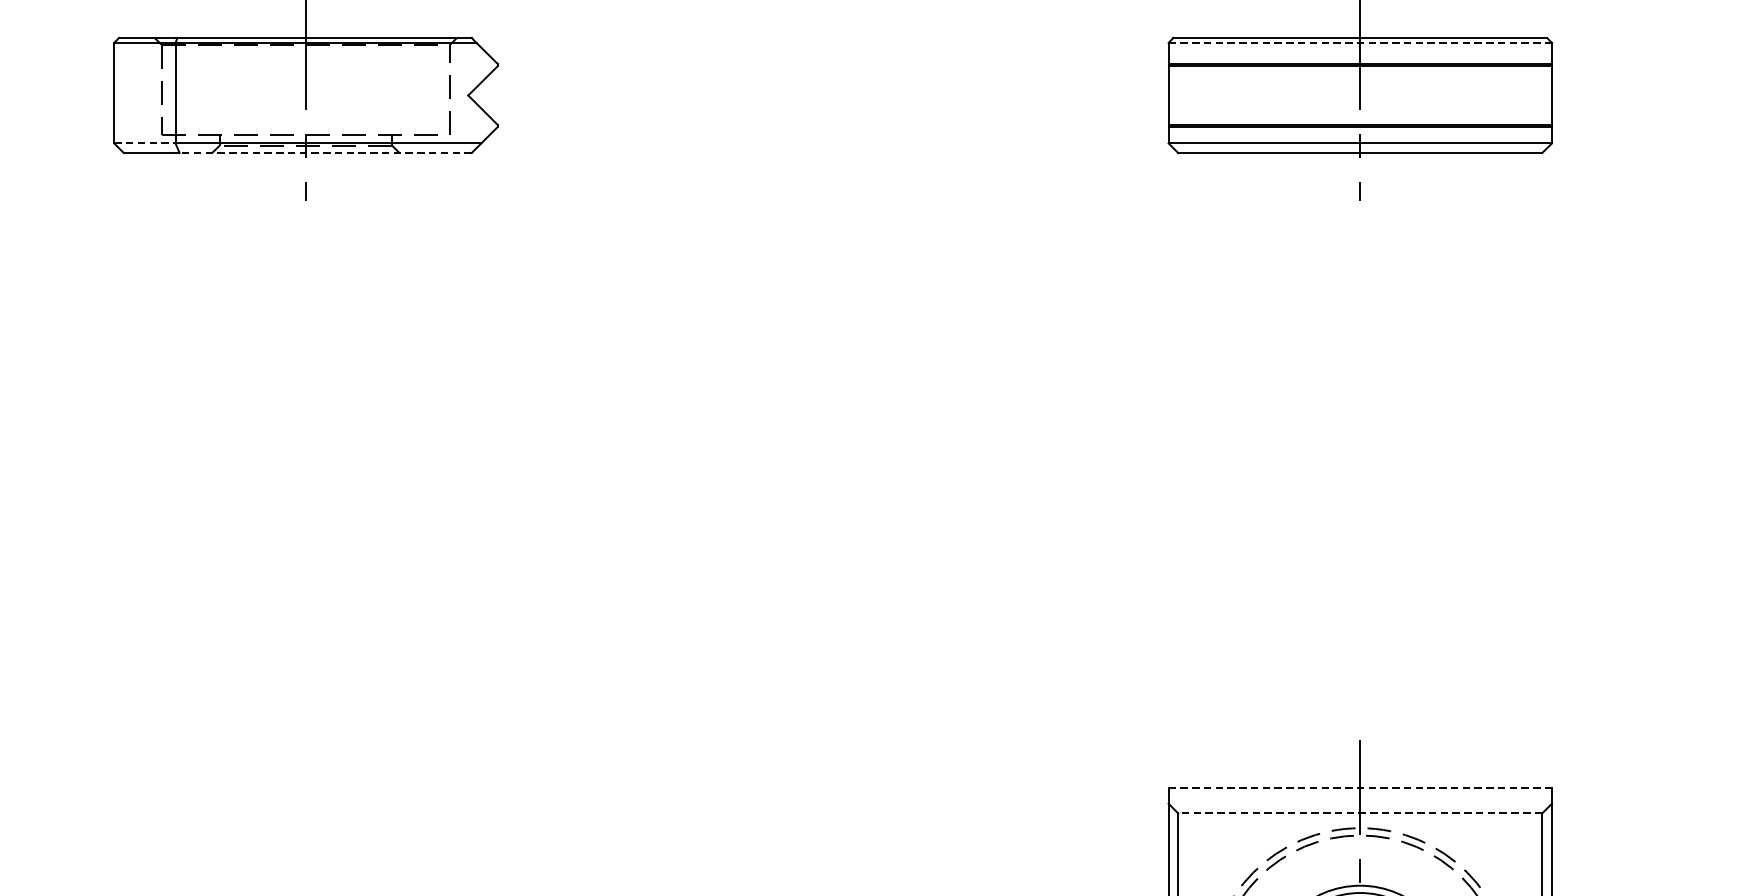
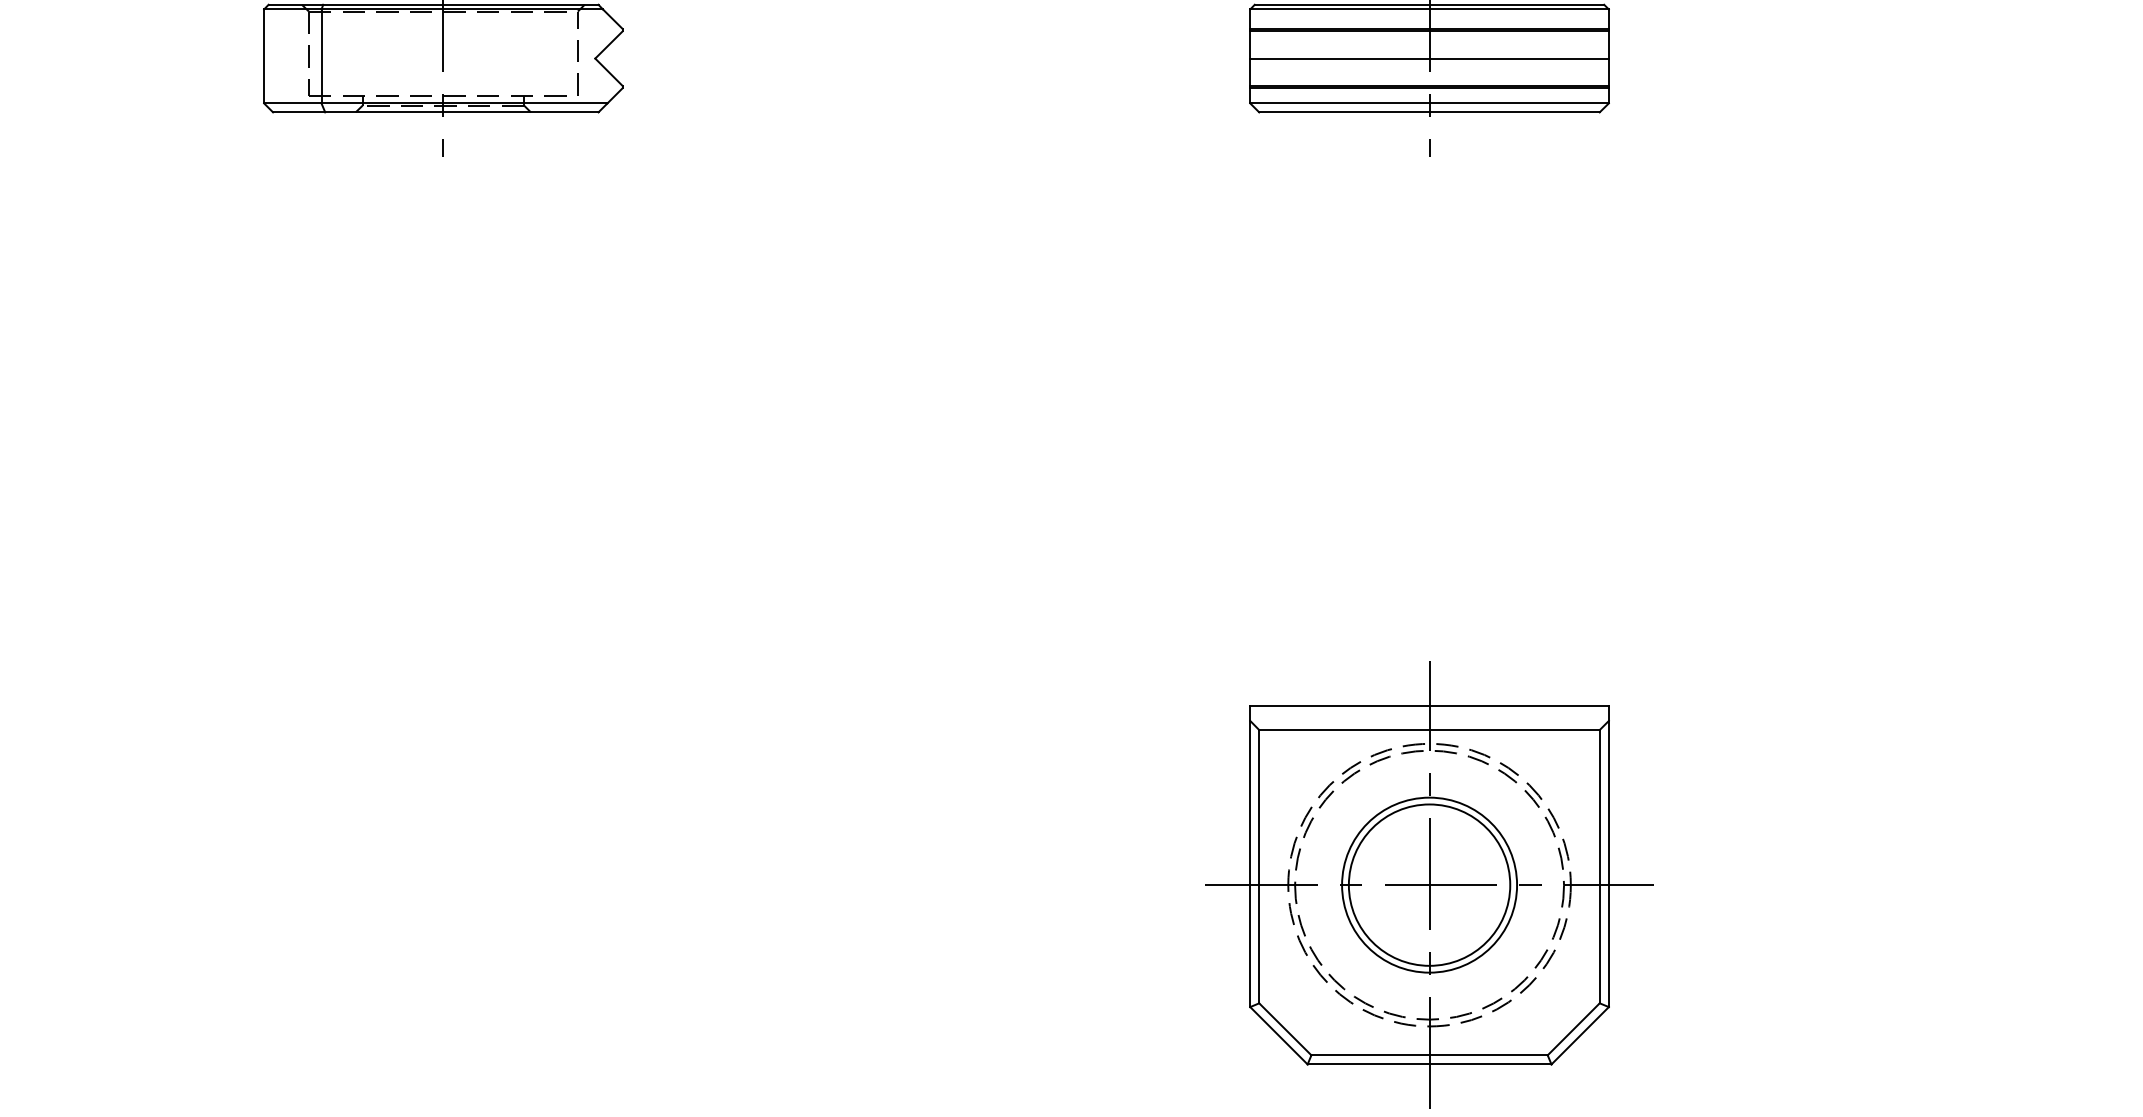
line: (1361, 43) -> (1430, 9), dashed -> solid
line: (1360, 95) -> (1429, 58), added
line: (145, 143) -> (293, 103), dashed -> solid
line: (325, 153) -> (461, 112), dashed -> solid
line: (1361, 787) -> (1430, 705), dashed -> solid
line: (1359, 813) -> (1428, 730), dashed -> solid

